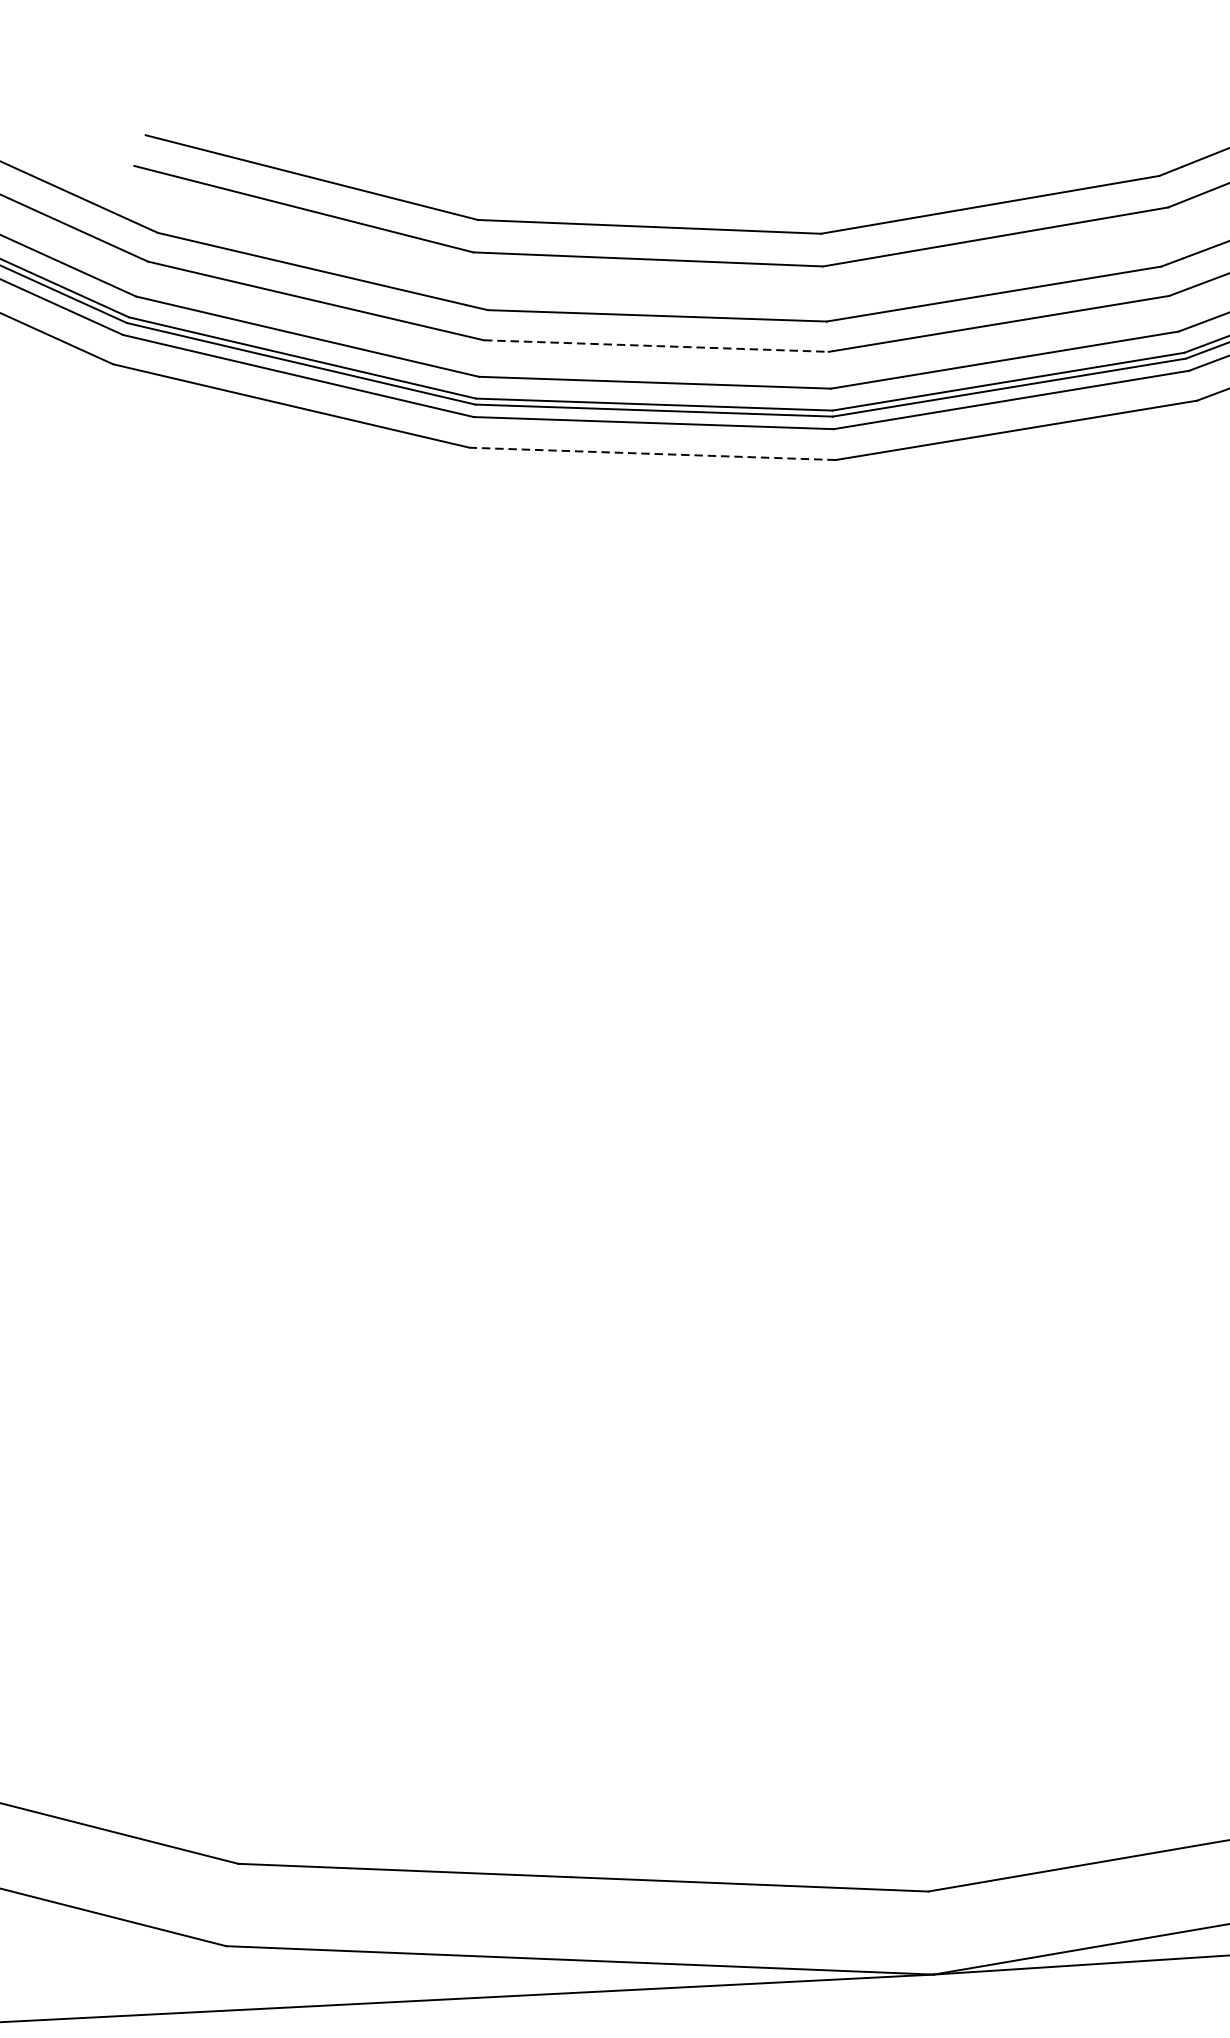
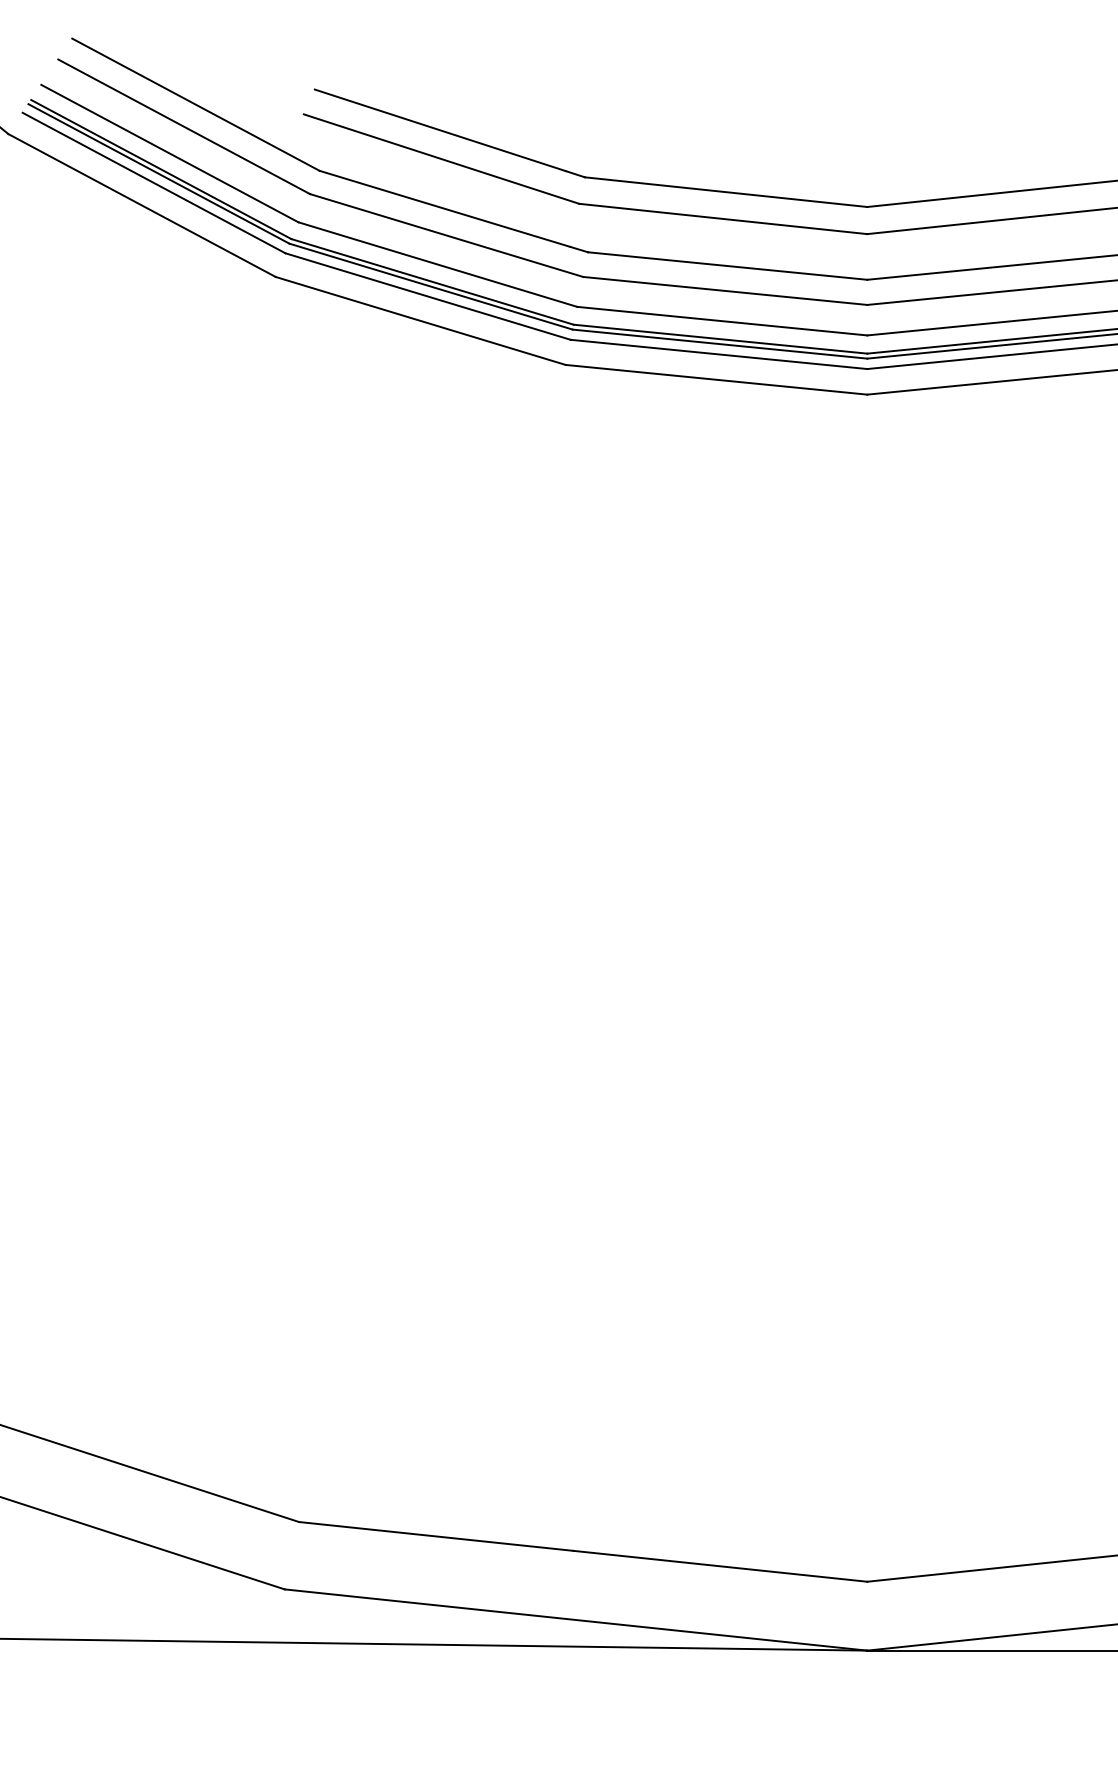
line: (656, 345) -> (725, 290), dashed -> solid
line: (652, 453) -> (716, 379), dashed -> solid

